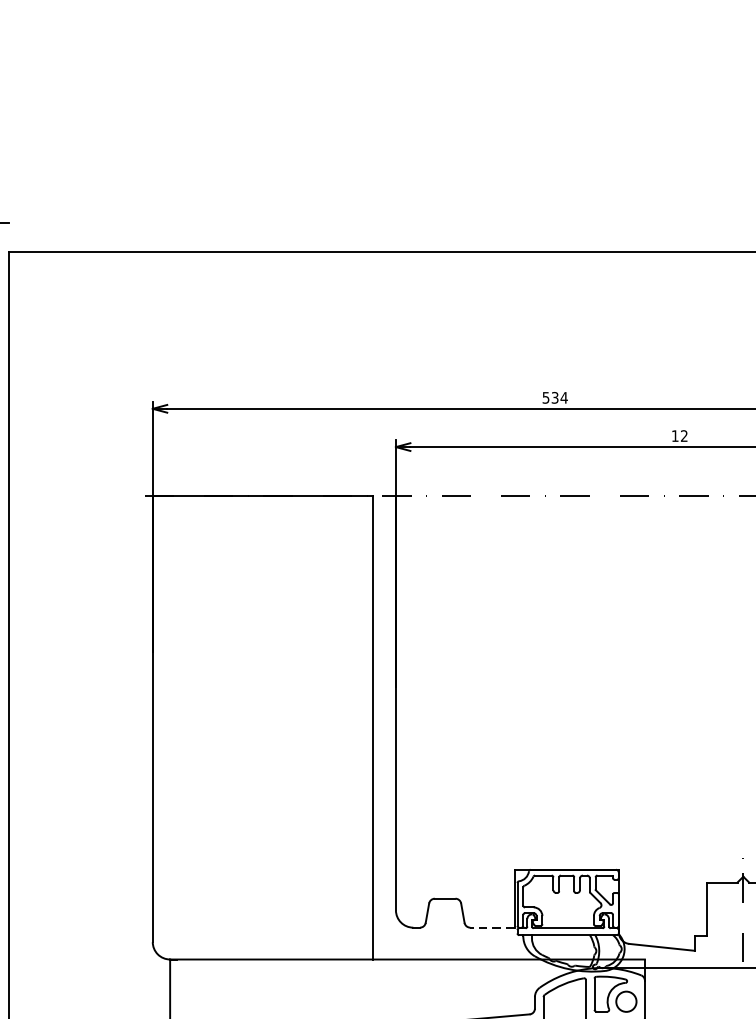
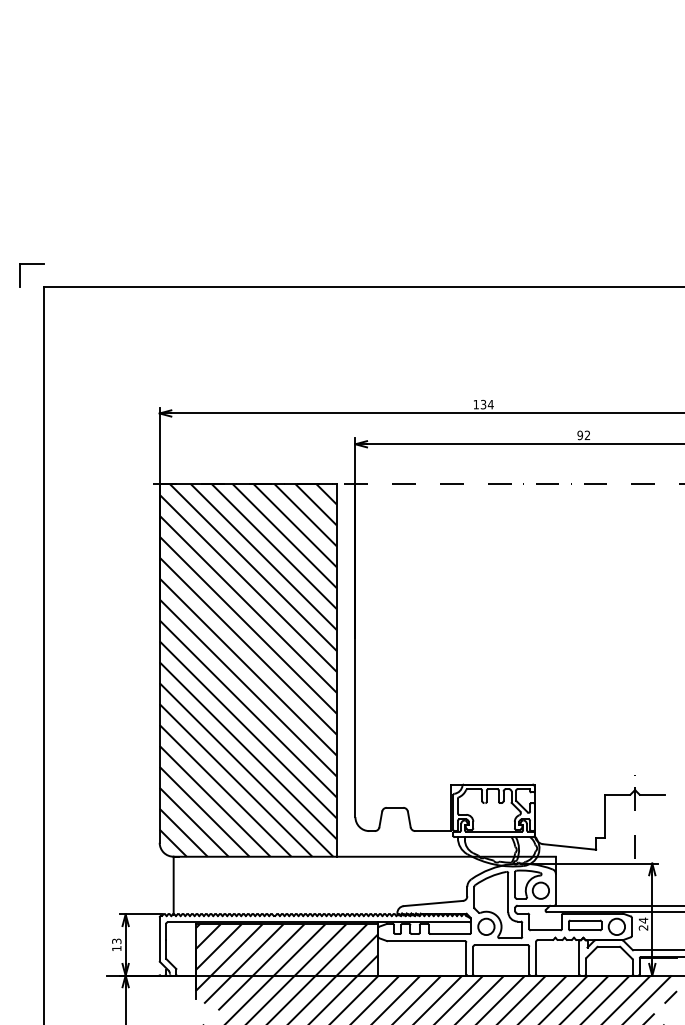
text: (545, 397) -> (475, 404), 534 -> 134
text: (675, 436) -> (580, 435), 12 -> 92
hatch: (261, 726) -> (247, 669), added
line: (492, 928) -> (433, 831), dashed -> solid

